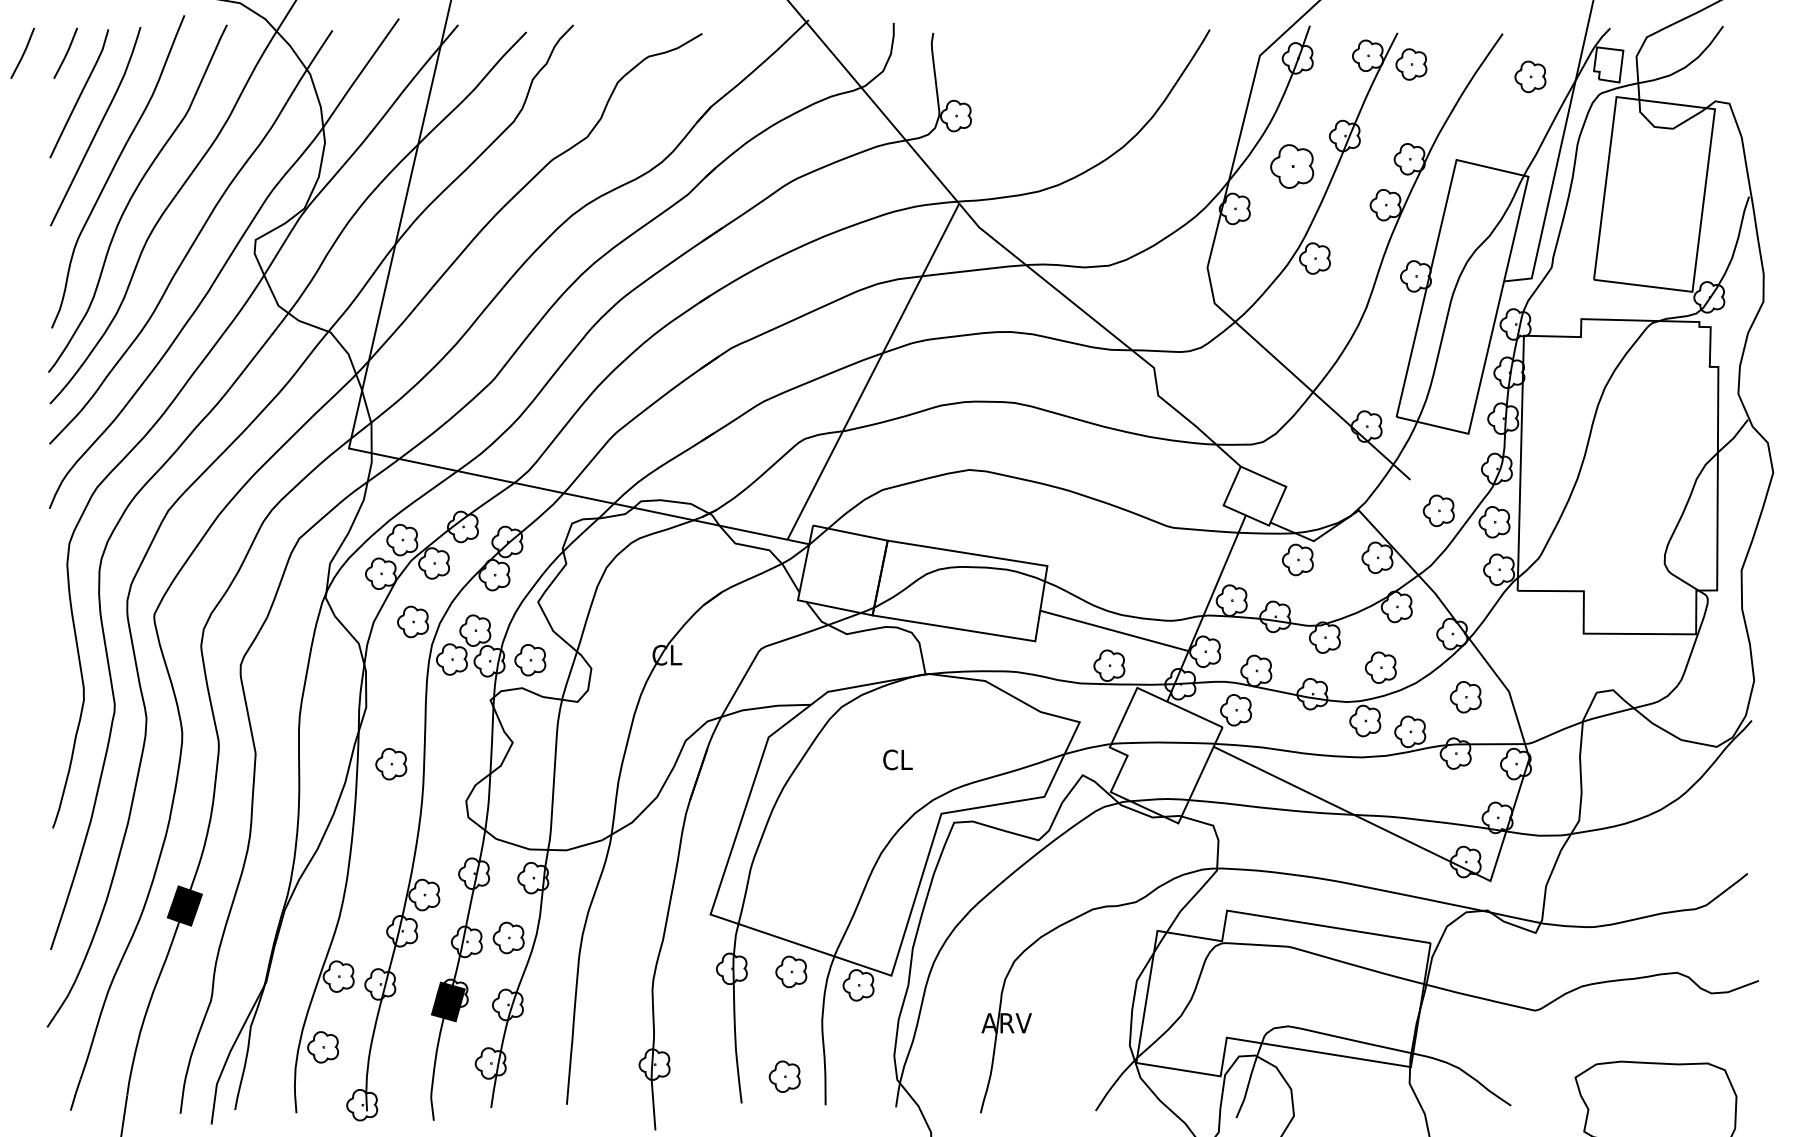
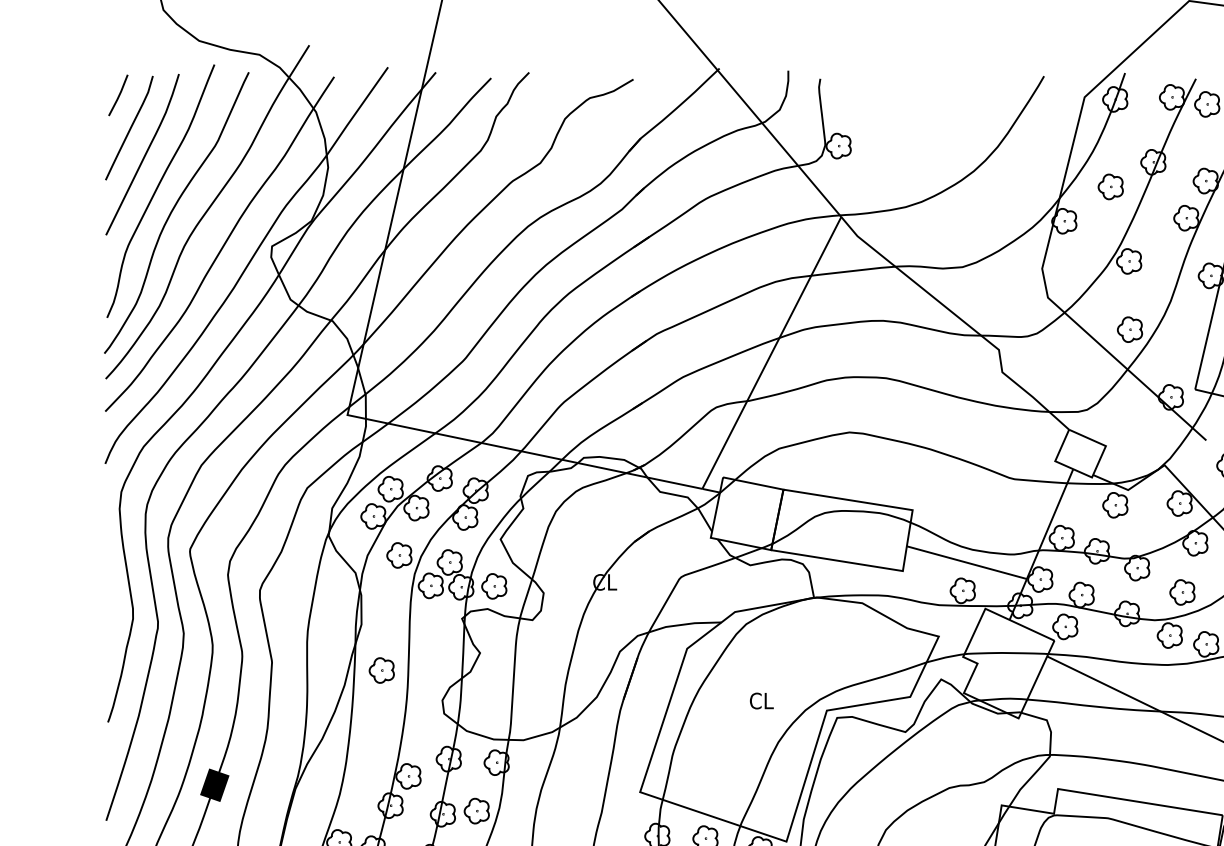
line: (23, 52) -> (84, 94), removed
part: (1292, 166) -> (1110, 186), size x0.71
part: (1315, 342) -> (1129, 329), added
text: (897, 759) -> (761, 700), moved

